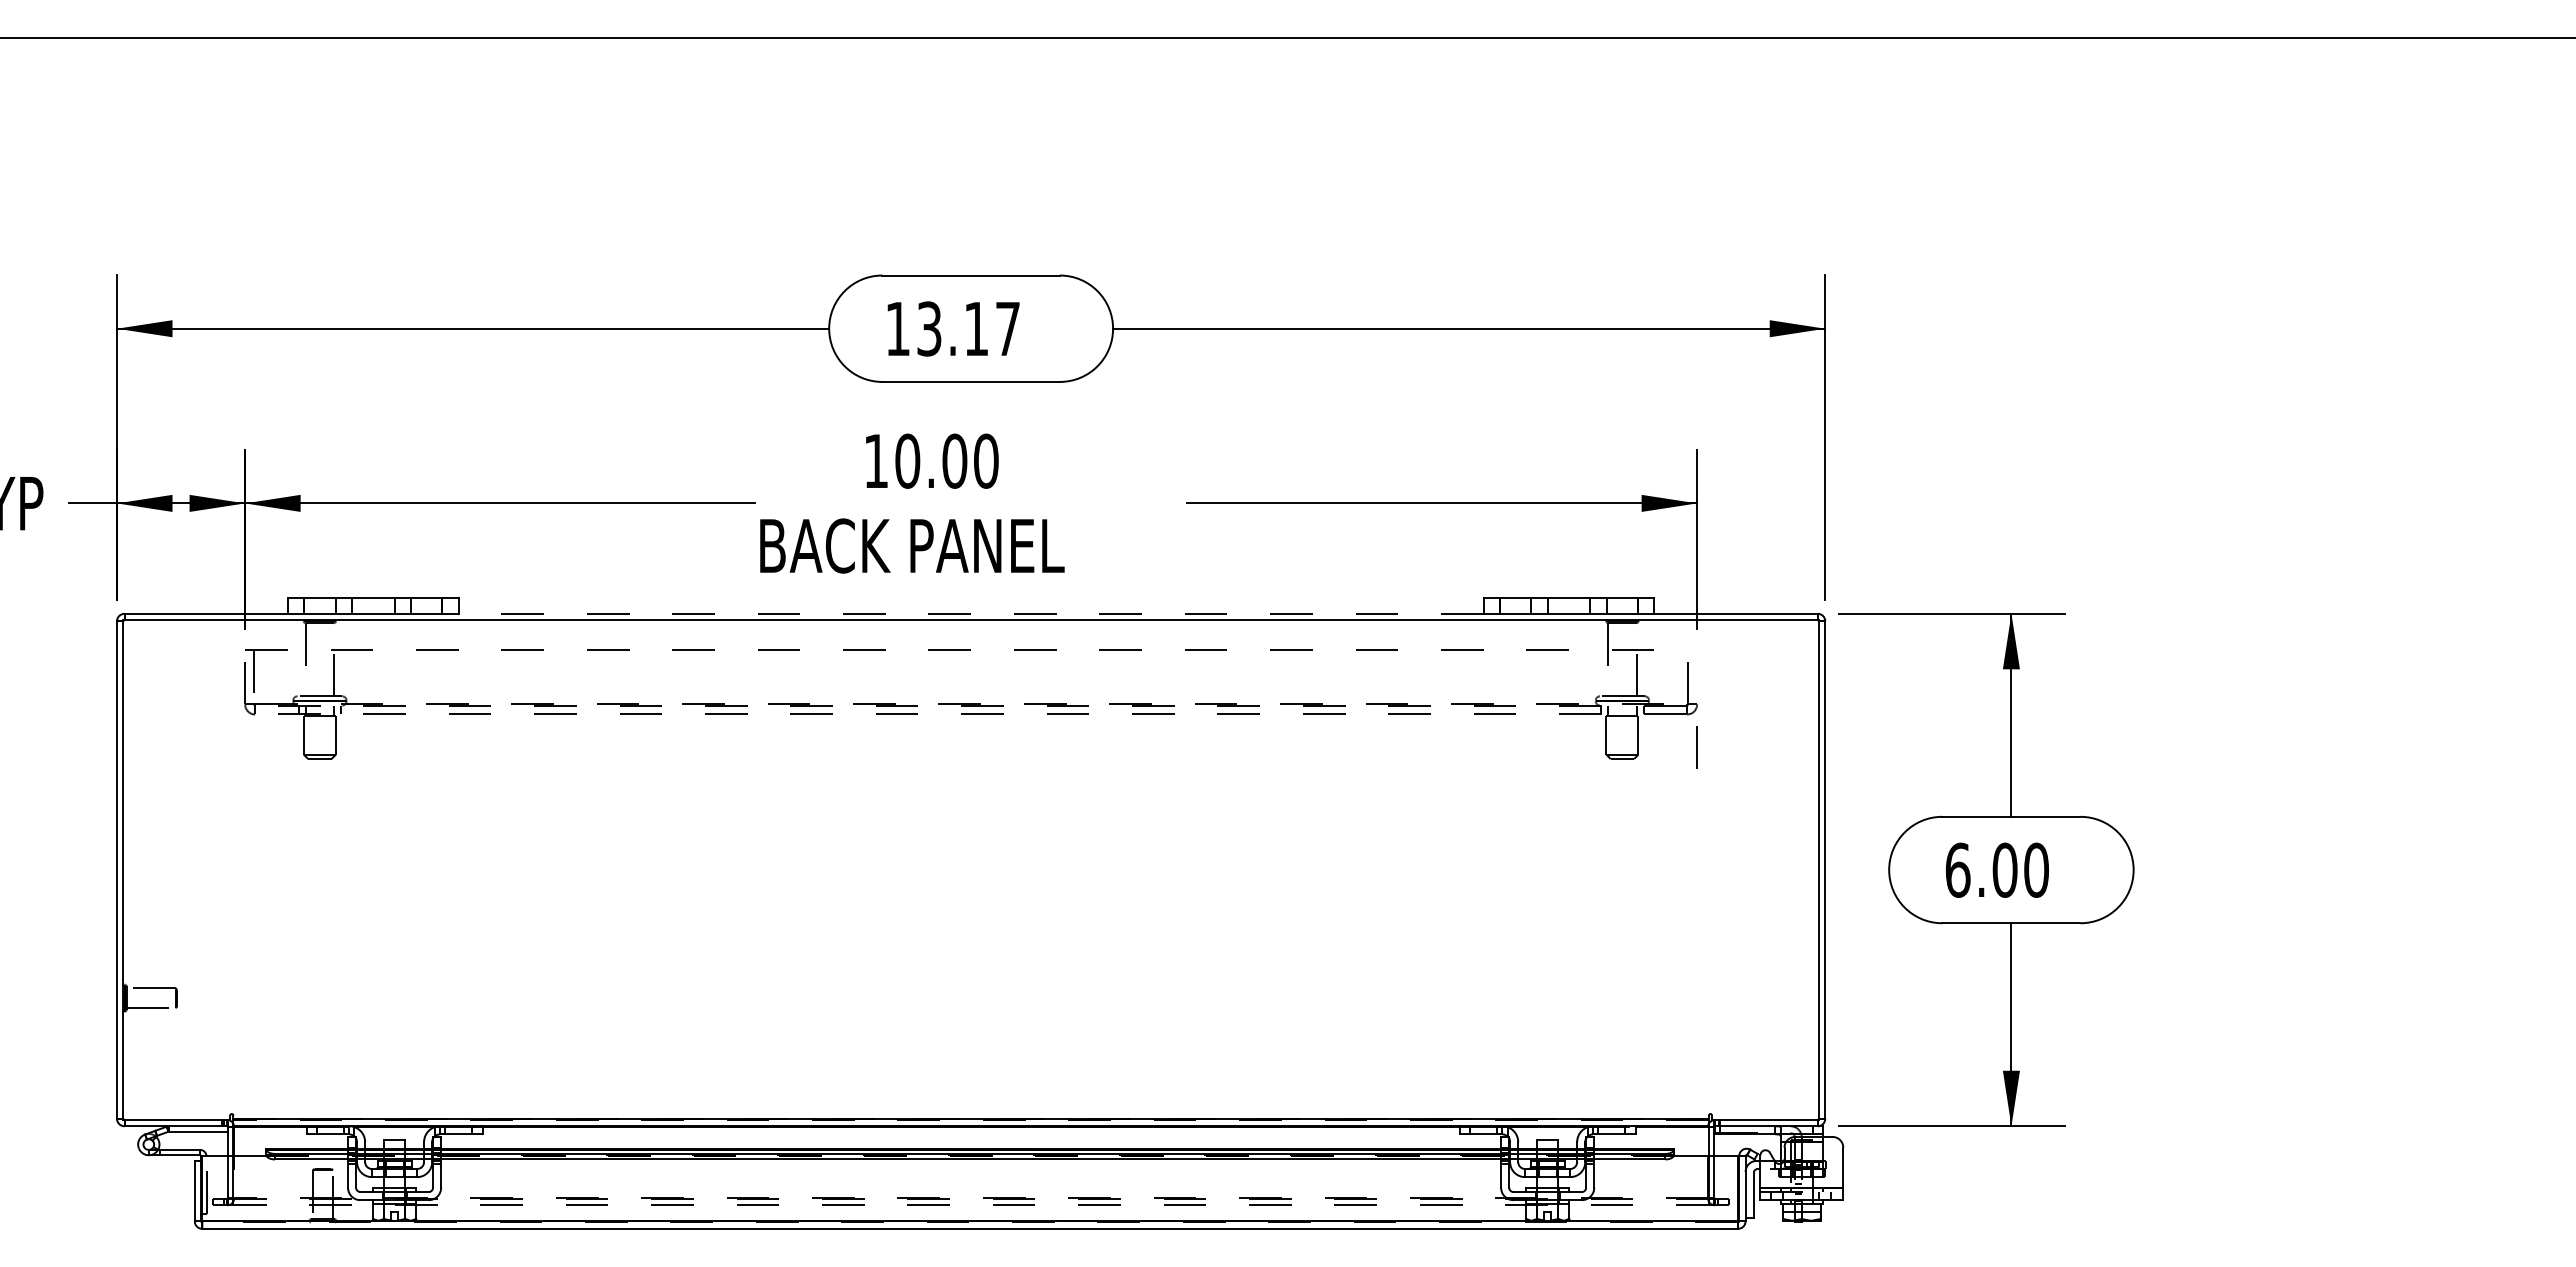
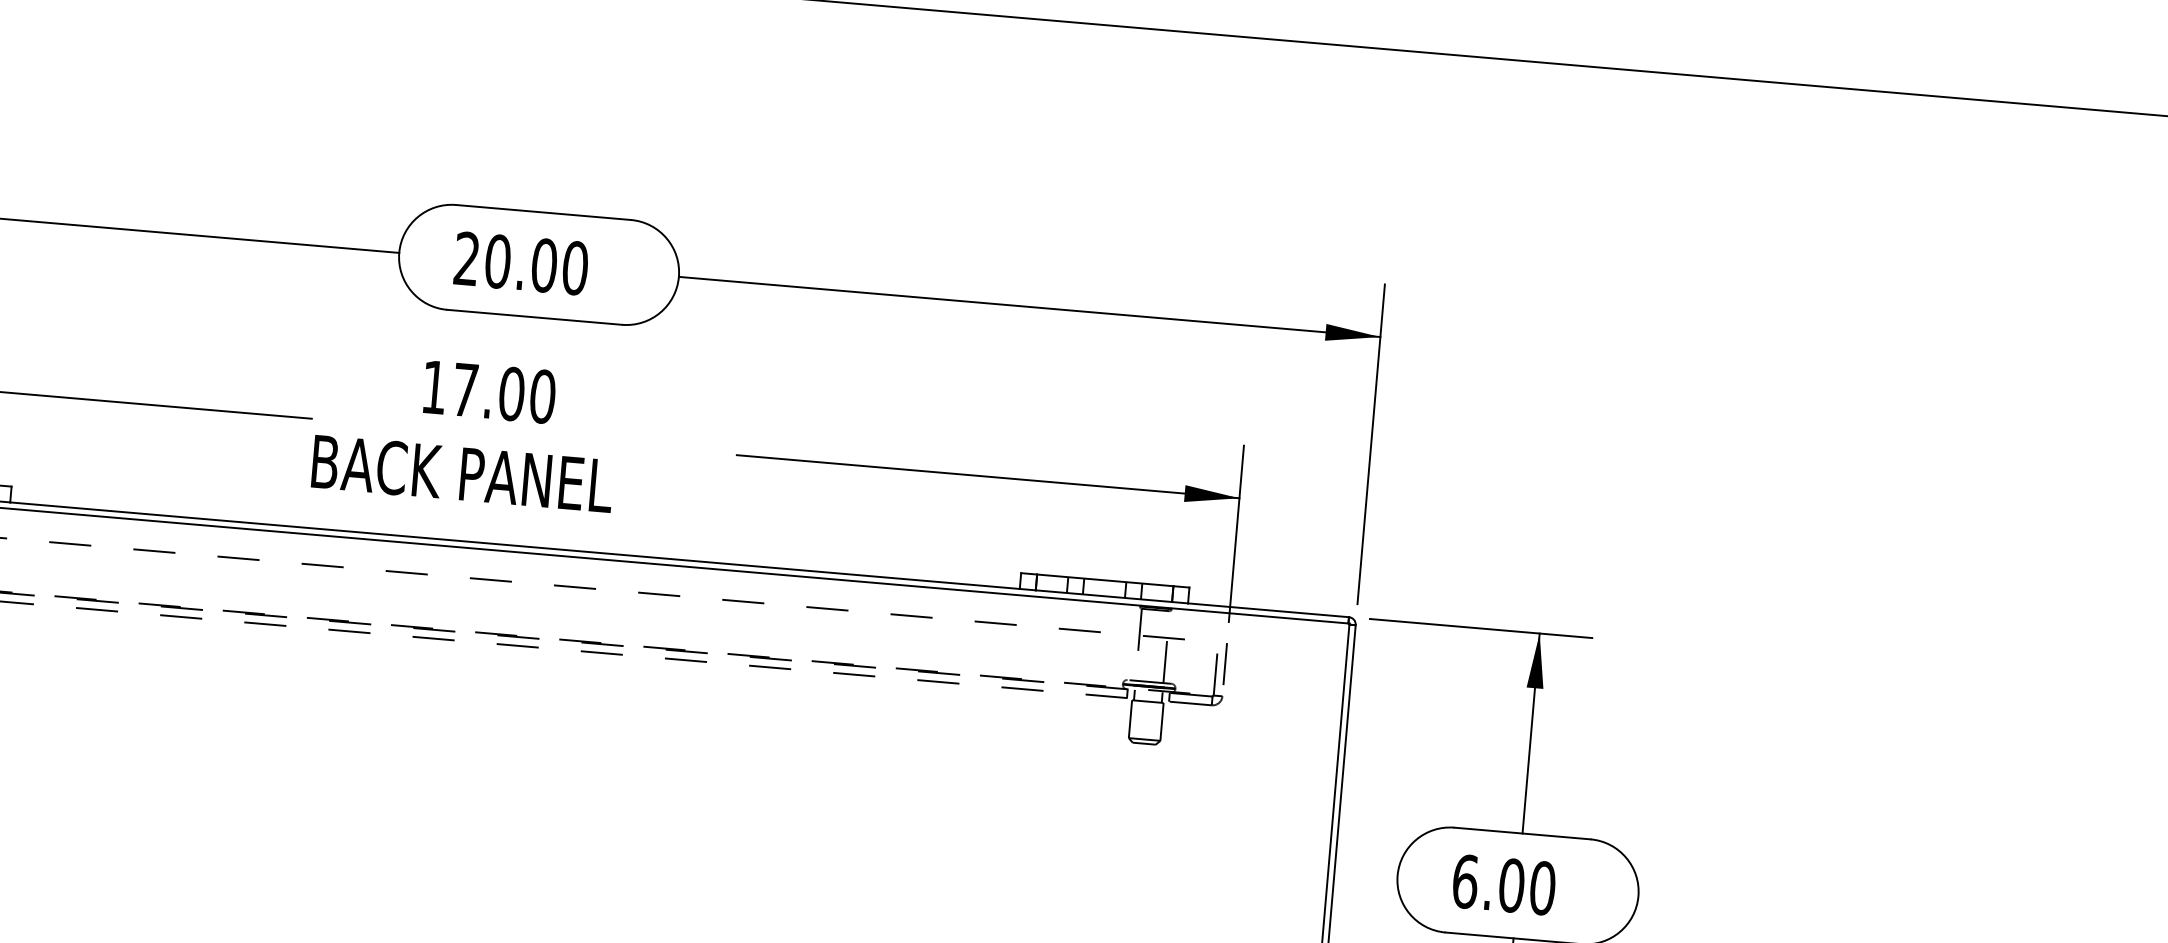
text: (953, 328) -> (521, 263), 13.17 -> 20.00
text: (907, 460) -> (465, 389), 10.00 -> 17.00
line: (970, 613) -> (514, 545), dashed -> solid
line: (1696, 747) -> (1224, 663), moved

